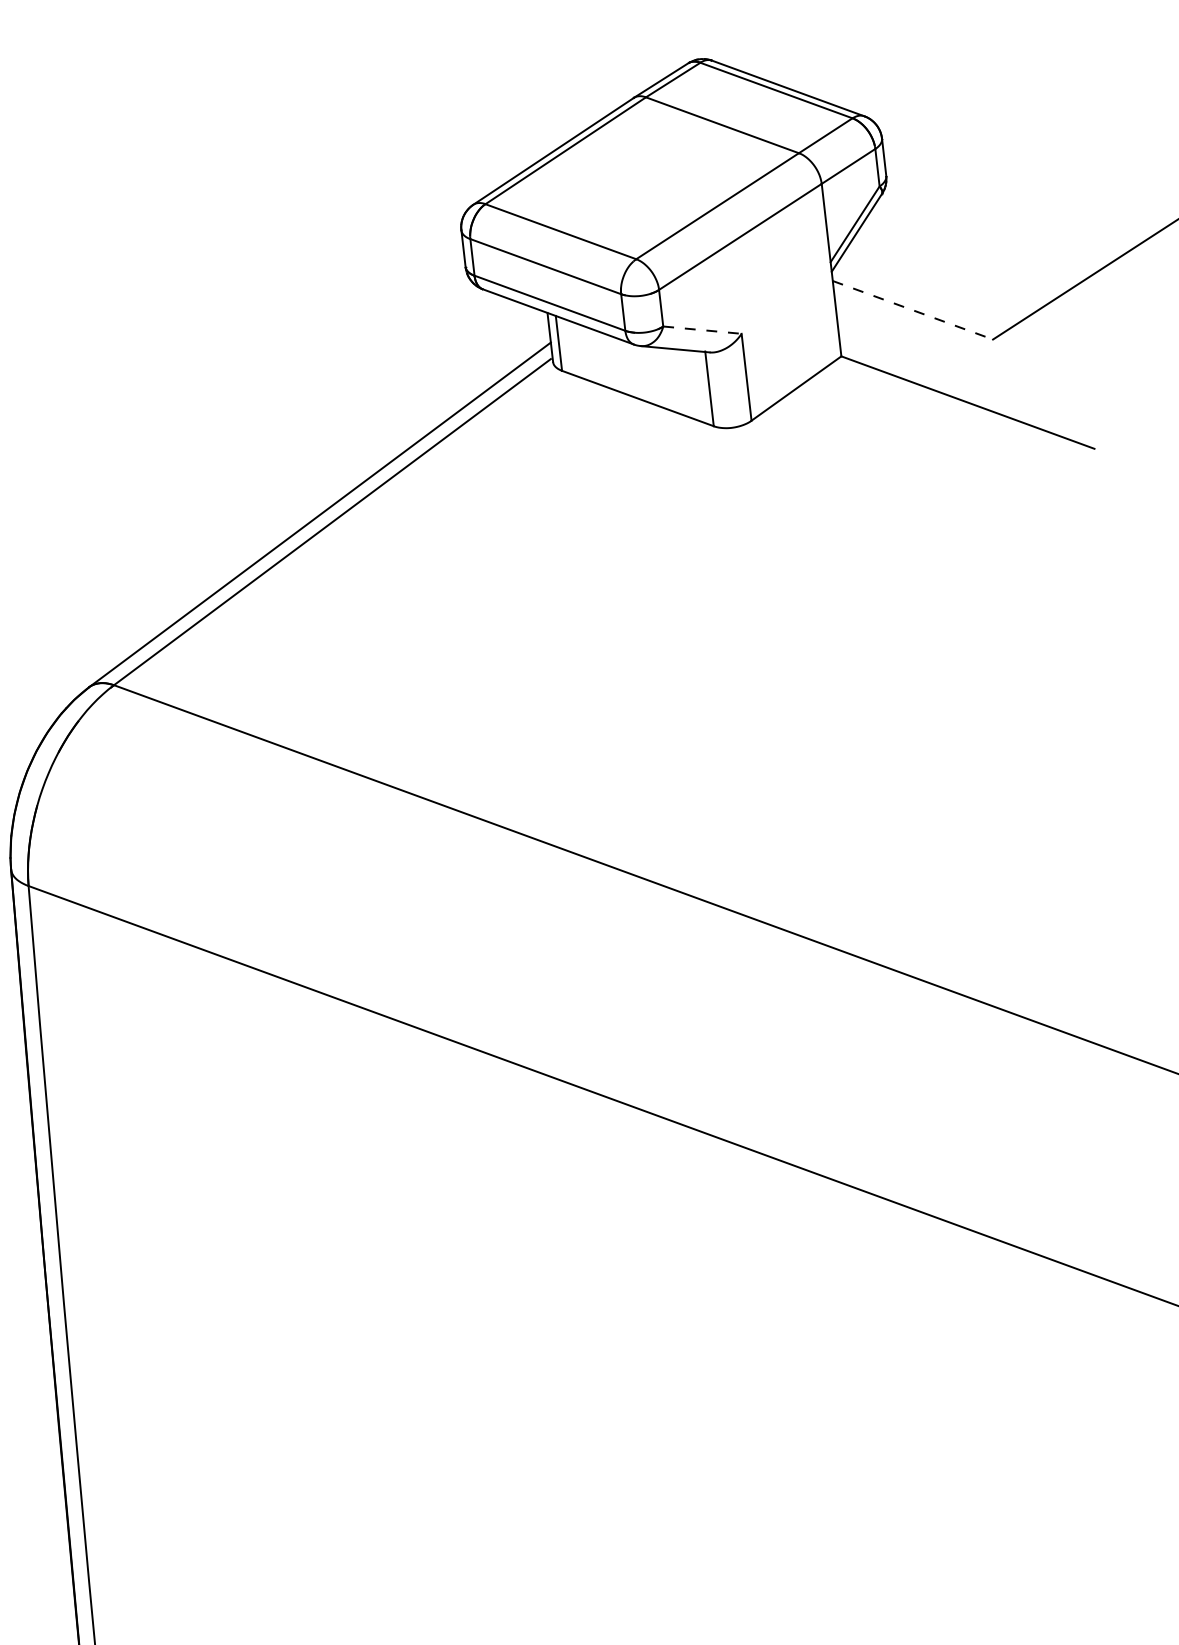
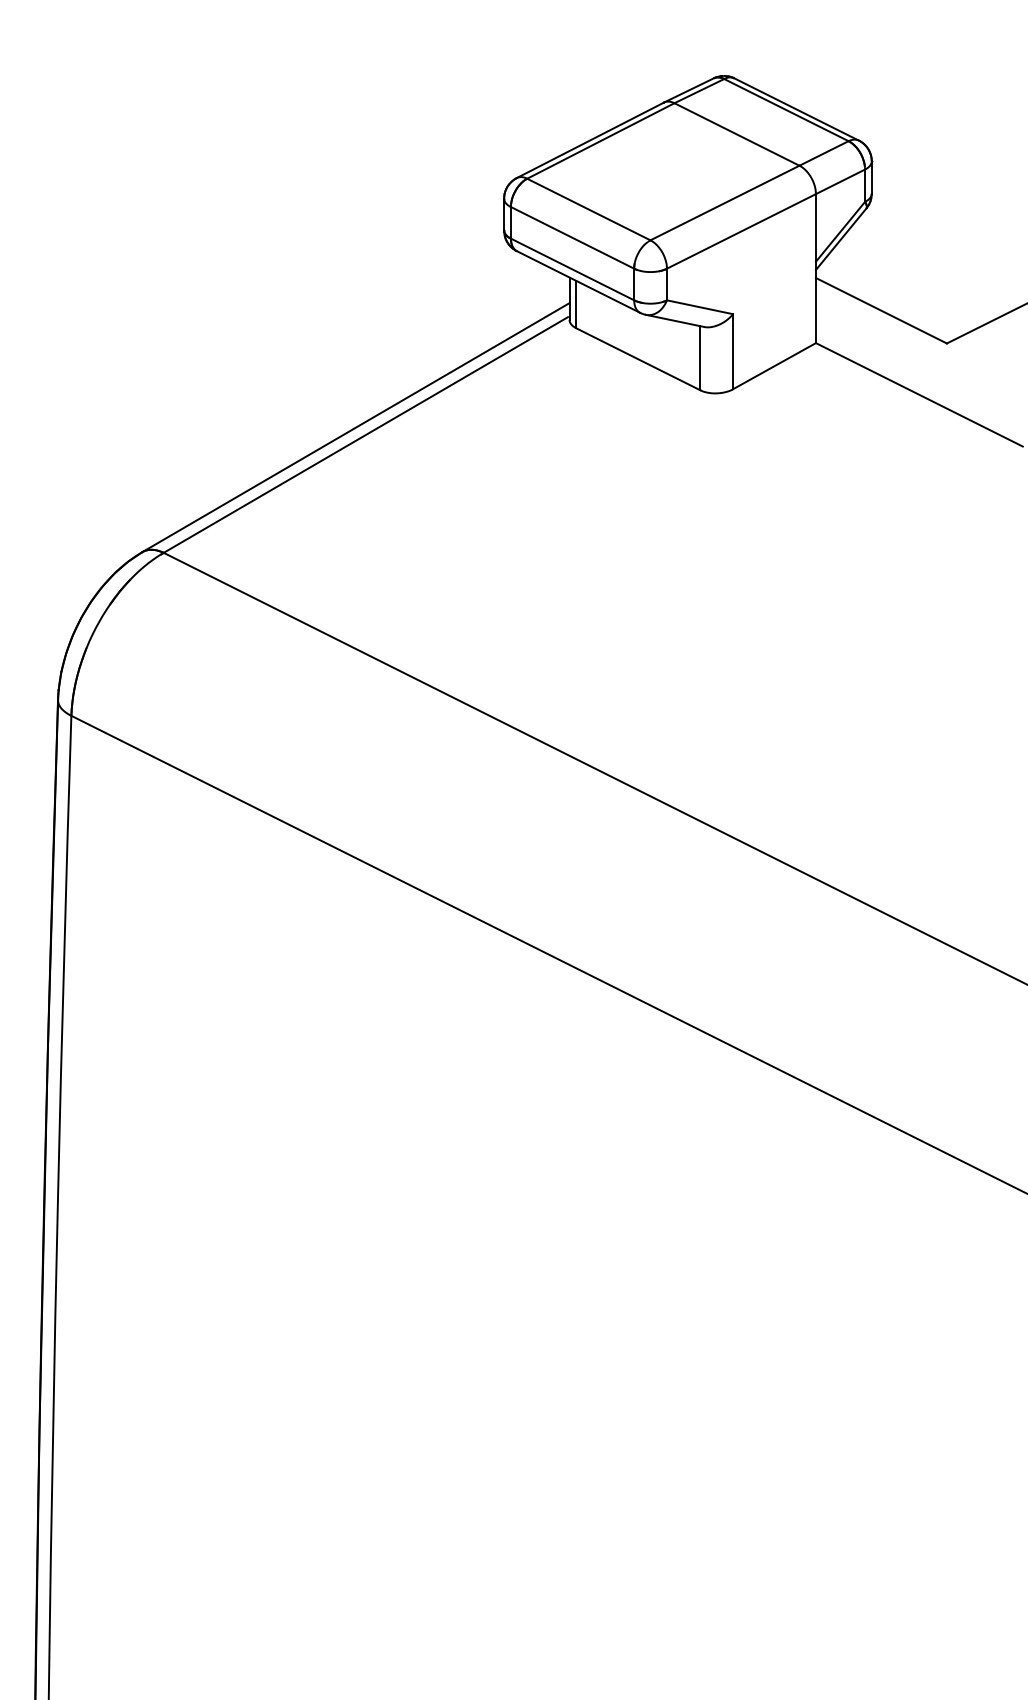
line: (912, 309) -> (881, 310), dashed -> solid
line: (703, 330) -> (700, 307), dashed -> solid

